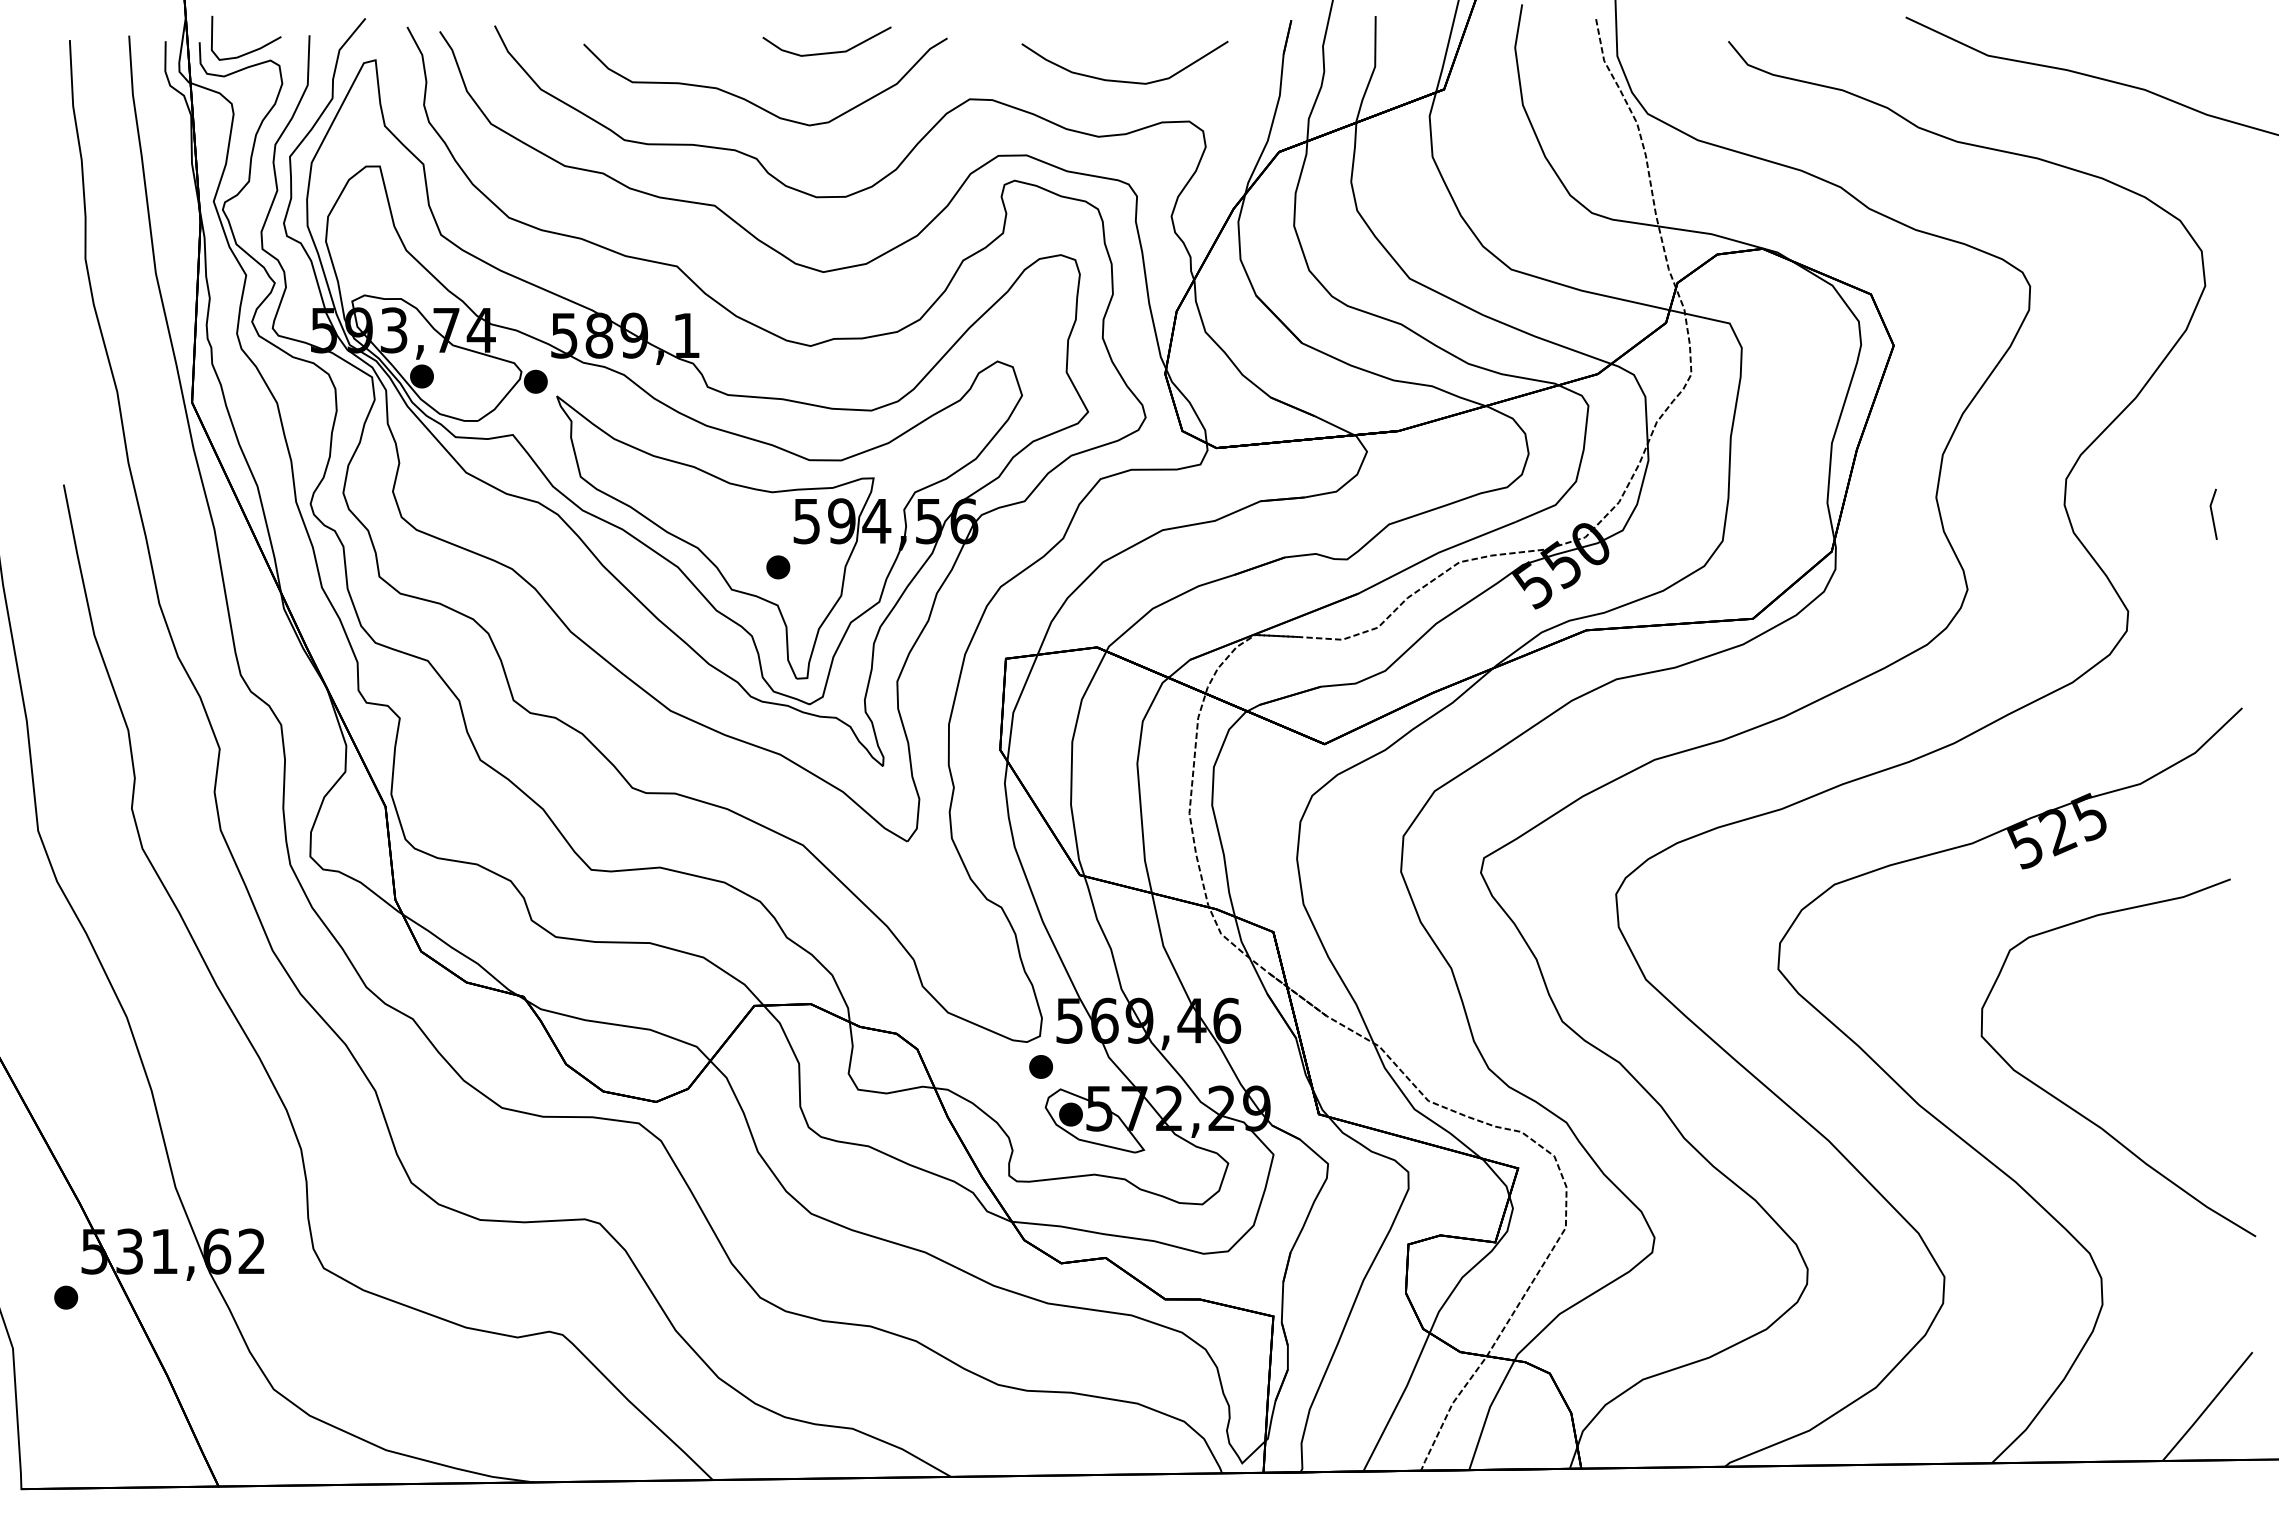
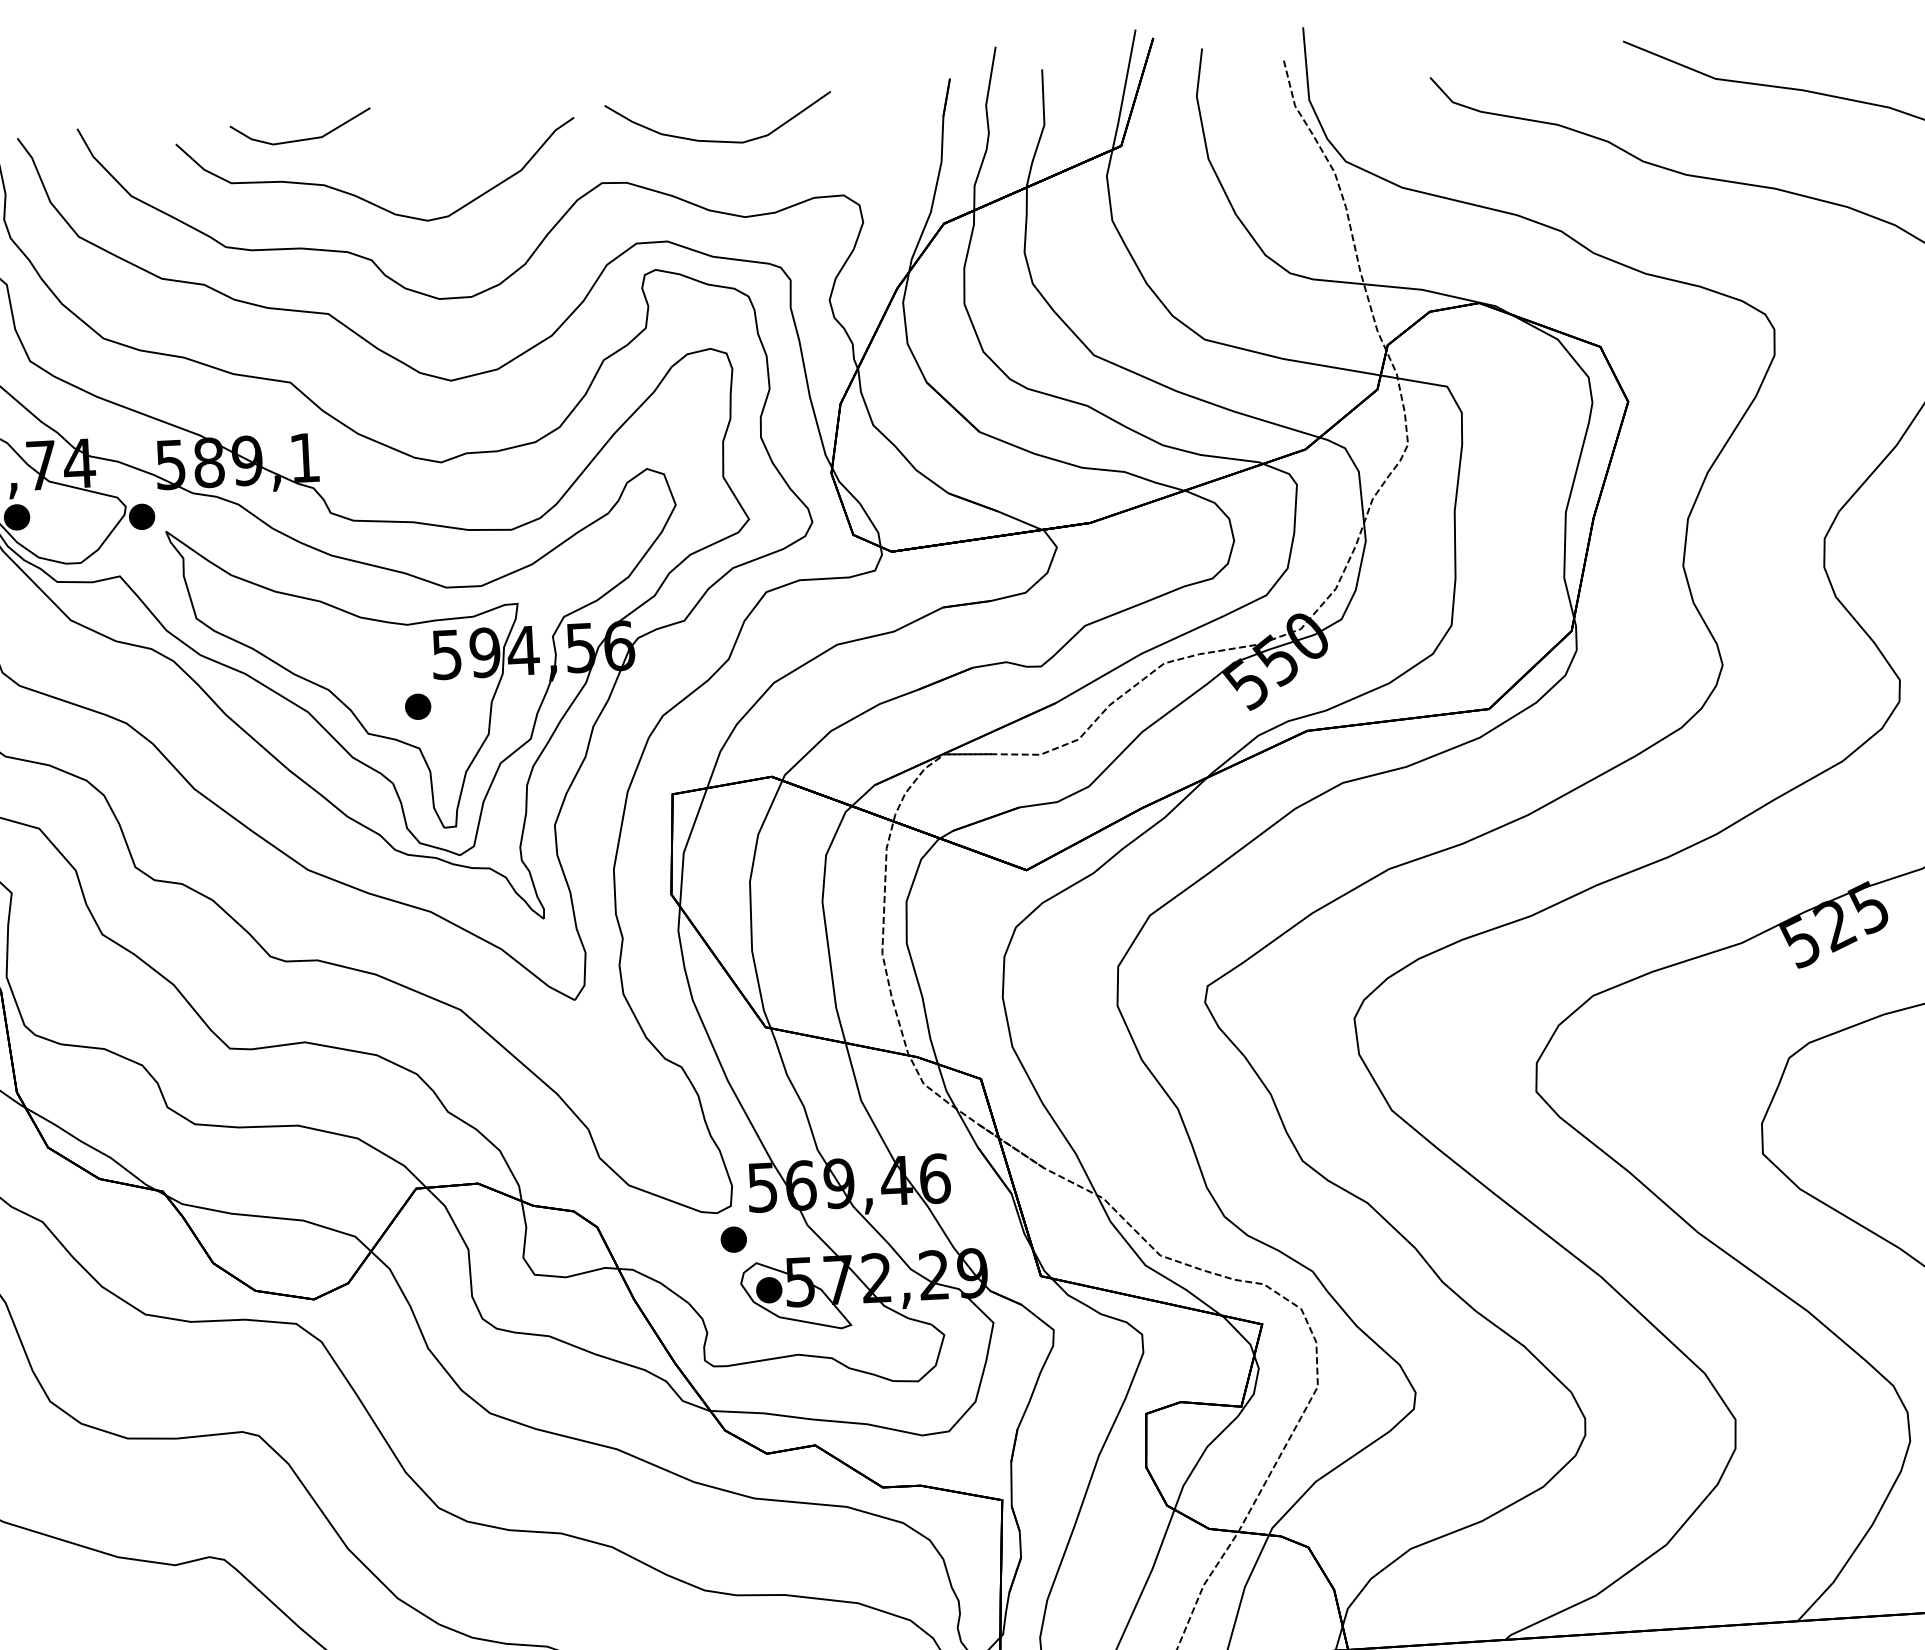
line: (826, 52) -> (300, 139), moved
curve: (1122, 80) -> (717, 140), moved

